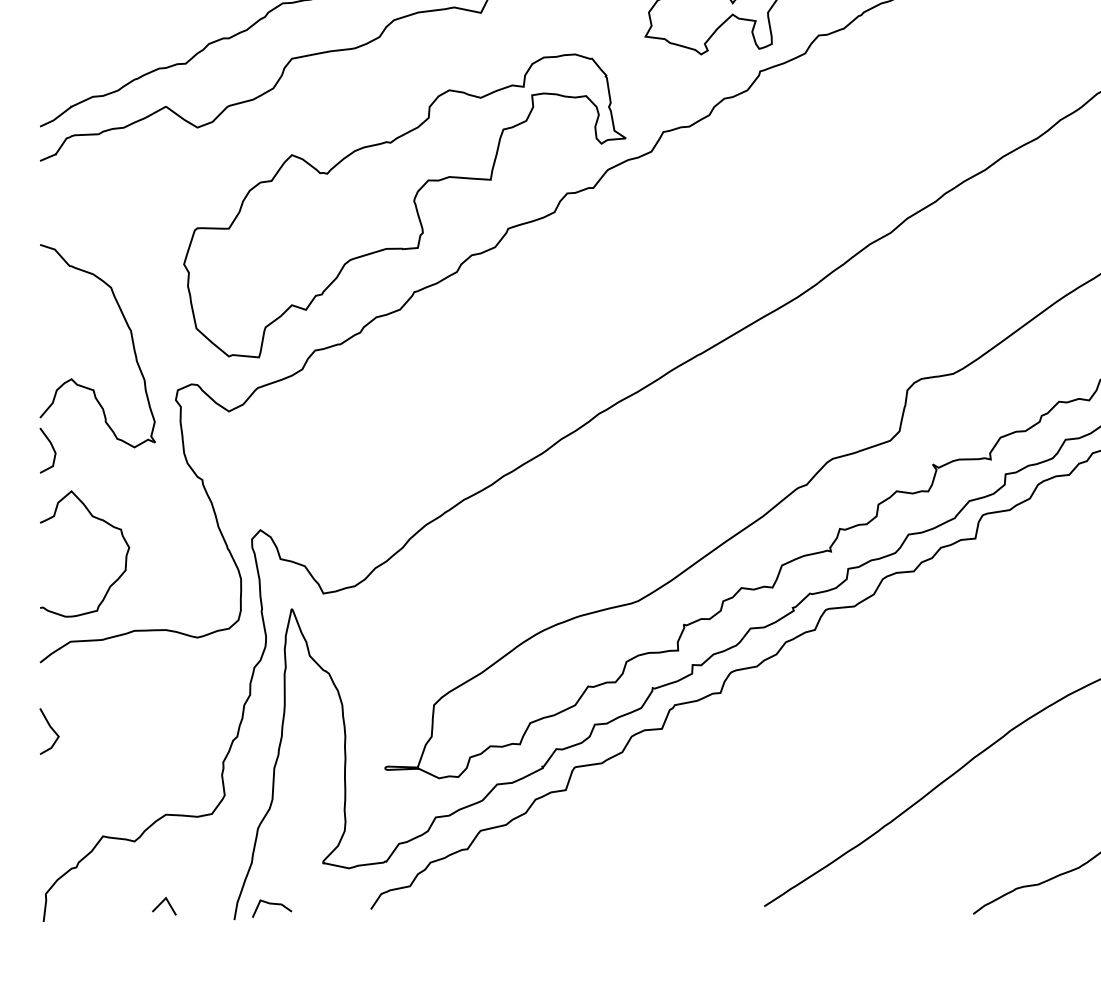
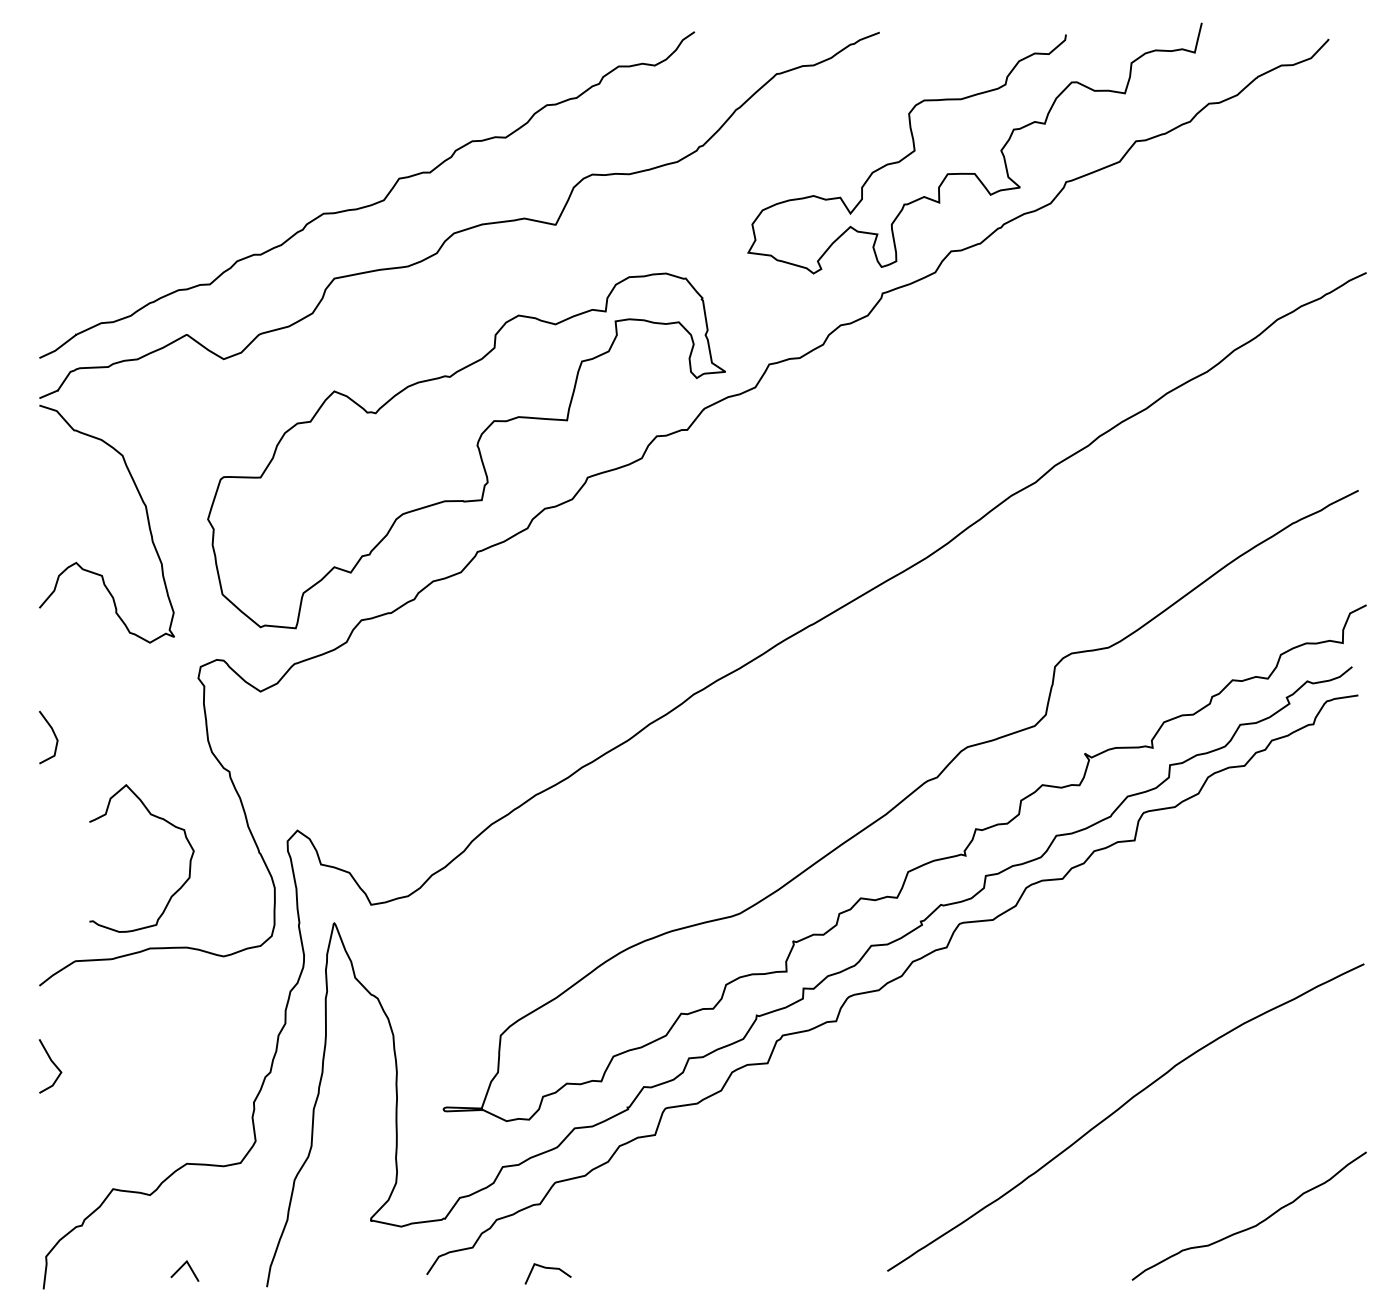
curve: (131, 339) -> (146, 516), moved
curve: (98, 519) -> (157, 818), moved
line: (271, 904) -> (547, 1268), moved

